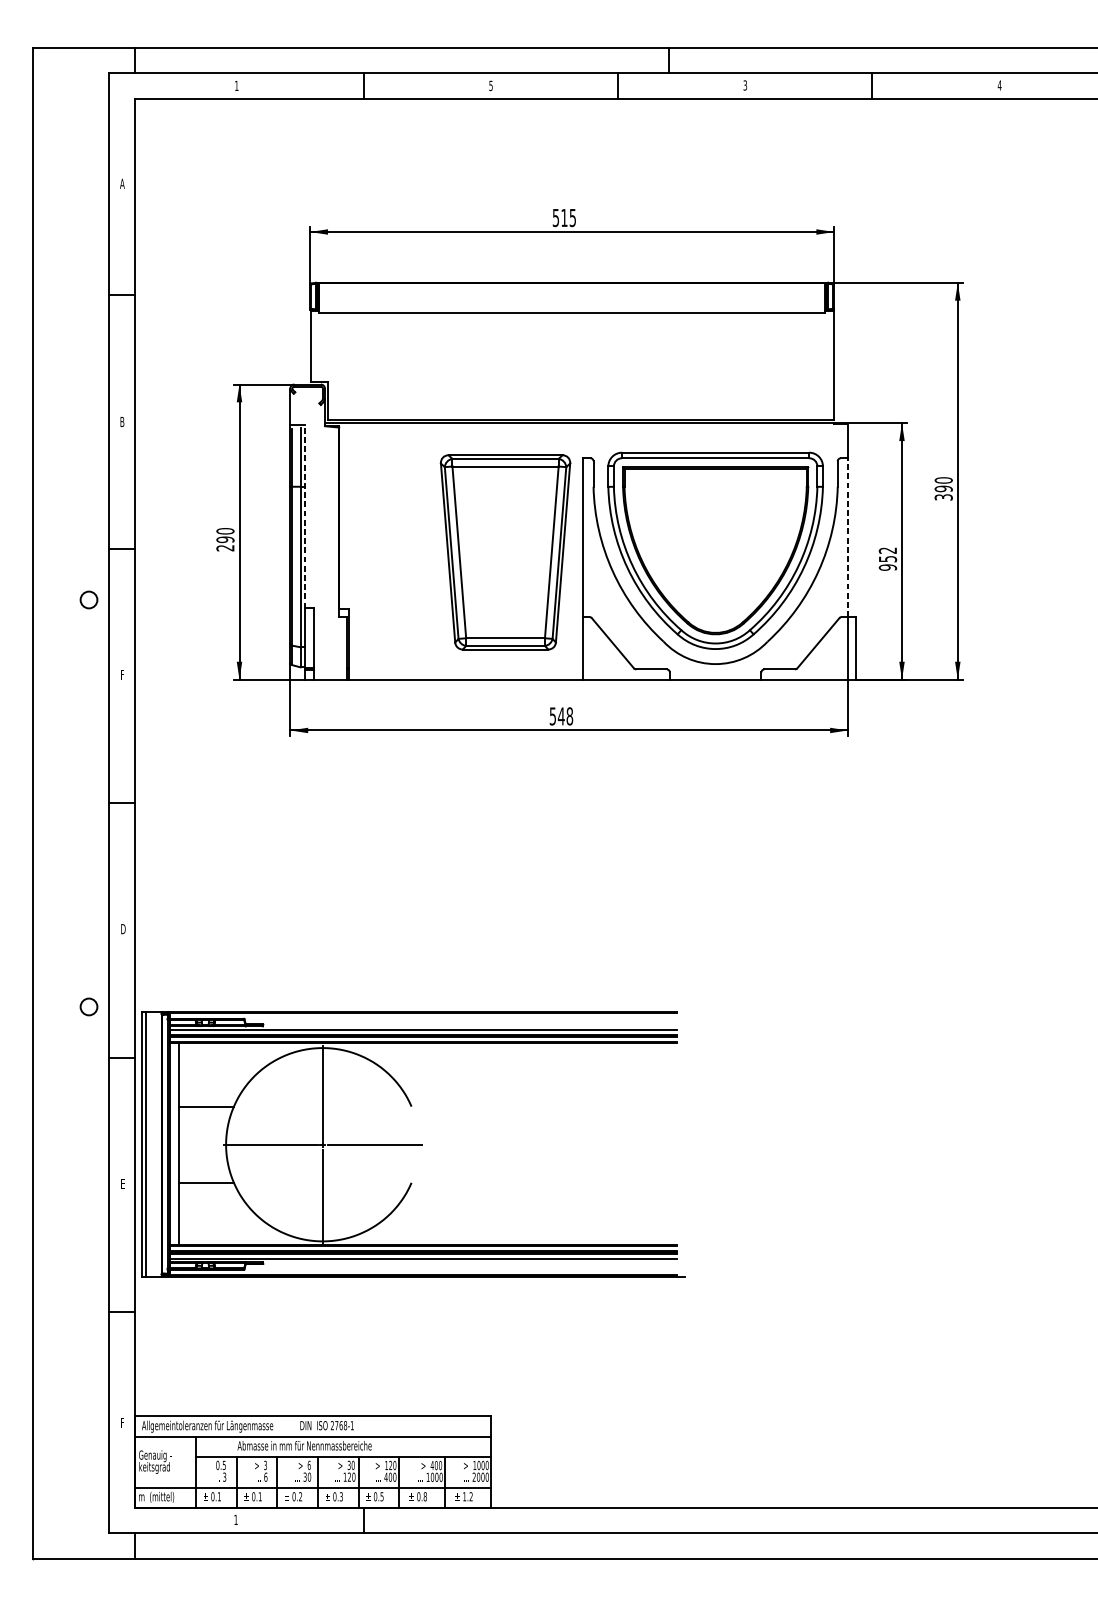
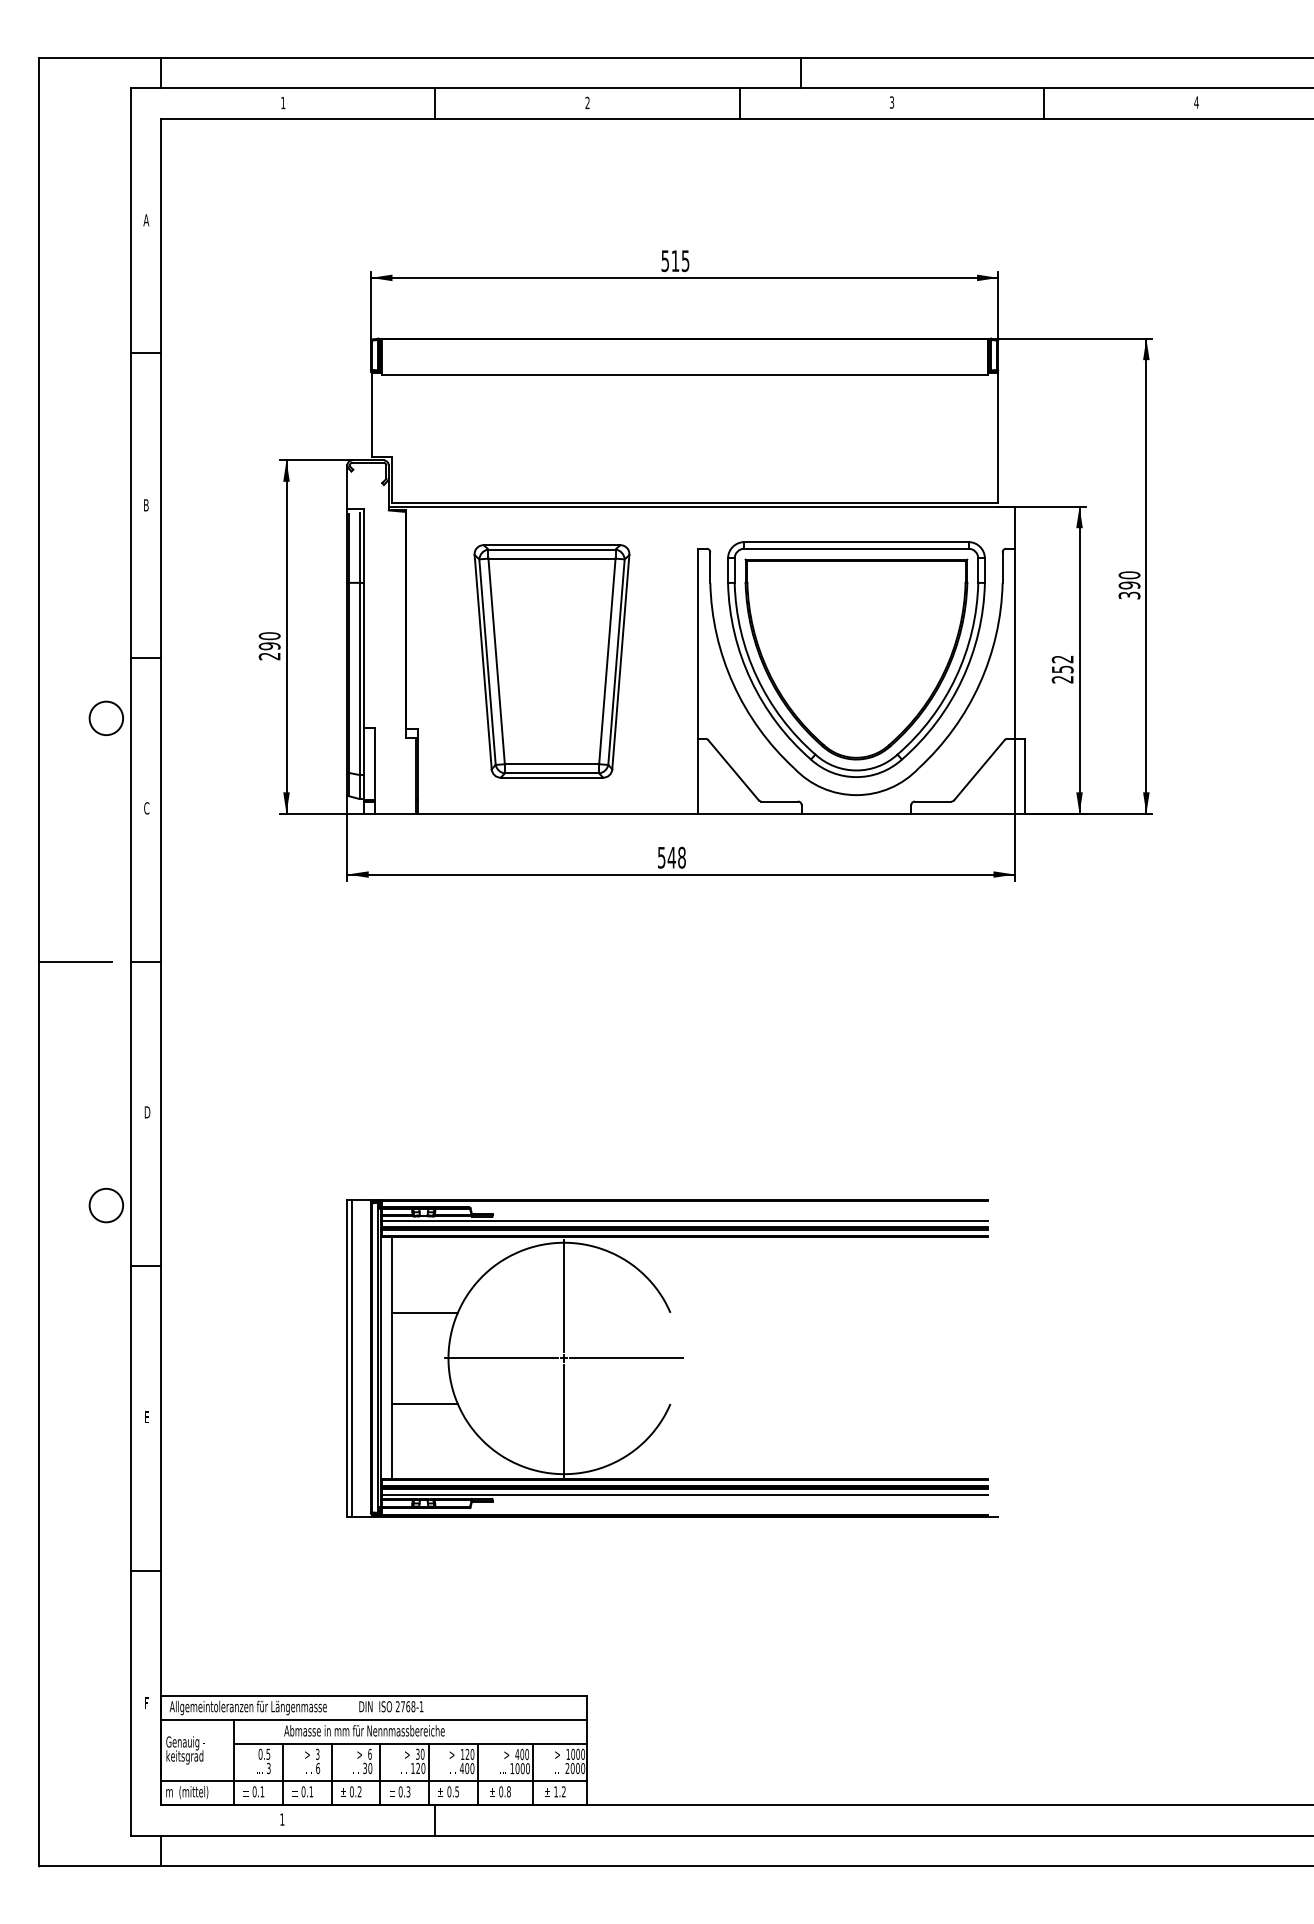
text: (490, 85) -> (587, 102), 5 -> 2
line: (304, 516) -> (364, 618), dashed -> solid
line: (847, 537) -> (1014, 643), dashed -> solid
part: (505, 552) -> (551, 661), moved
text: (887, 567) -> (1062, 679), 952 -> 252
circle: (89, 600) -> (106, 718), size x1.67
text: (122, 675) -> (146, 808), F -> C
line: (63, 803) -> (75, 961), added
circle: (89, 1006) -> (106, 1205), size x1.67
part: (413, 1144) -> (672, 1358), moved

